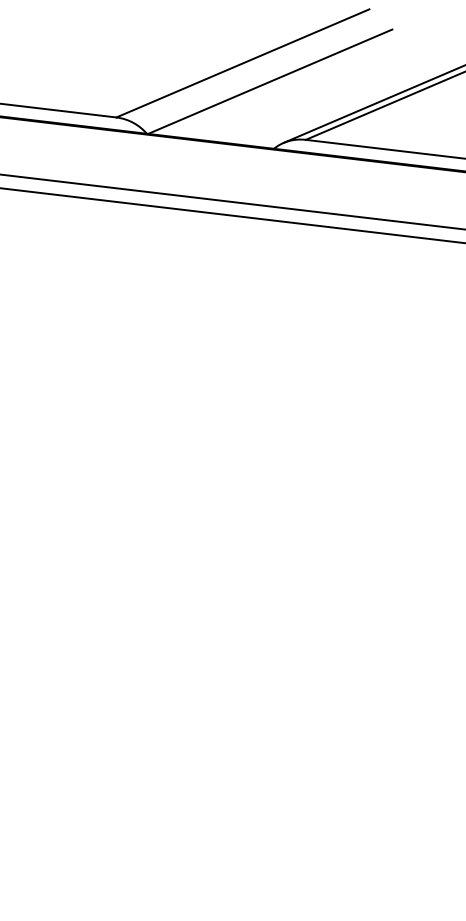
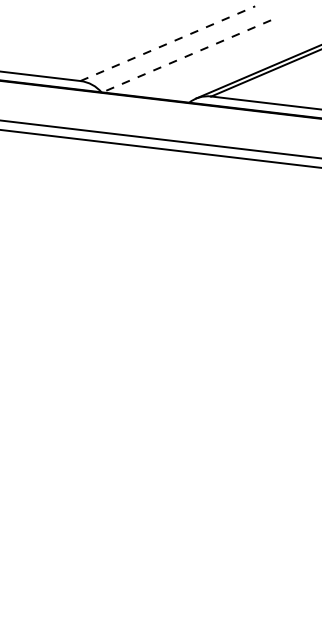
line: (243, 63) -> (168, 43), solid -> dashed
line: (269, 81) -> (186, 56), solid -> dashed

